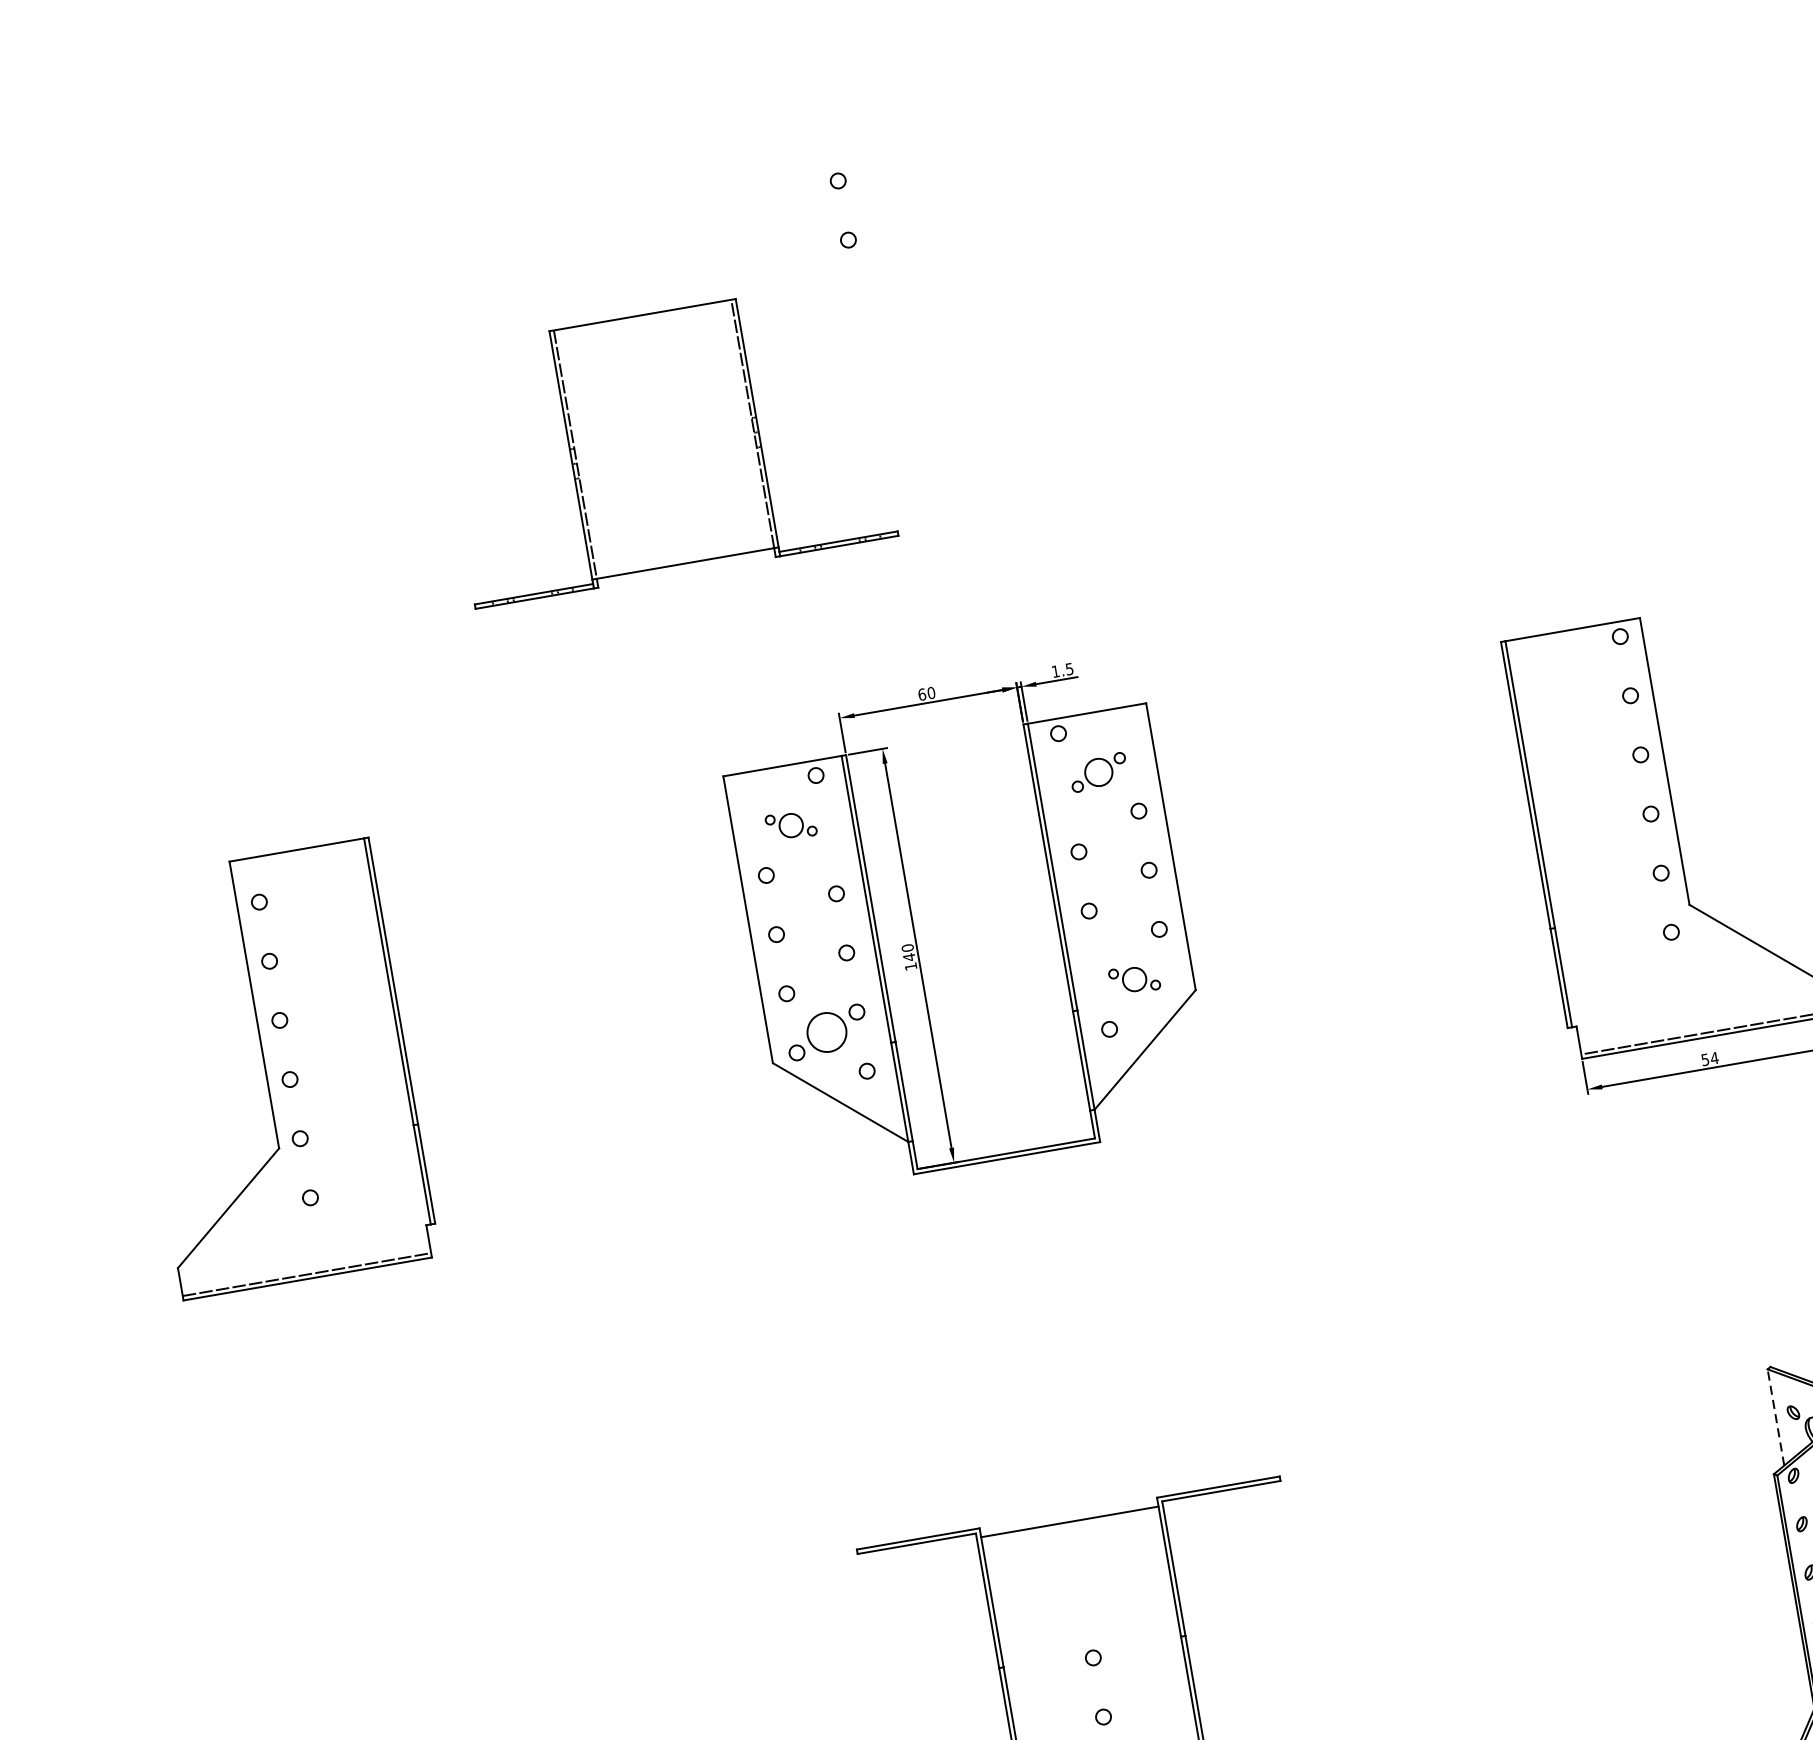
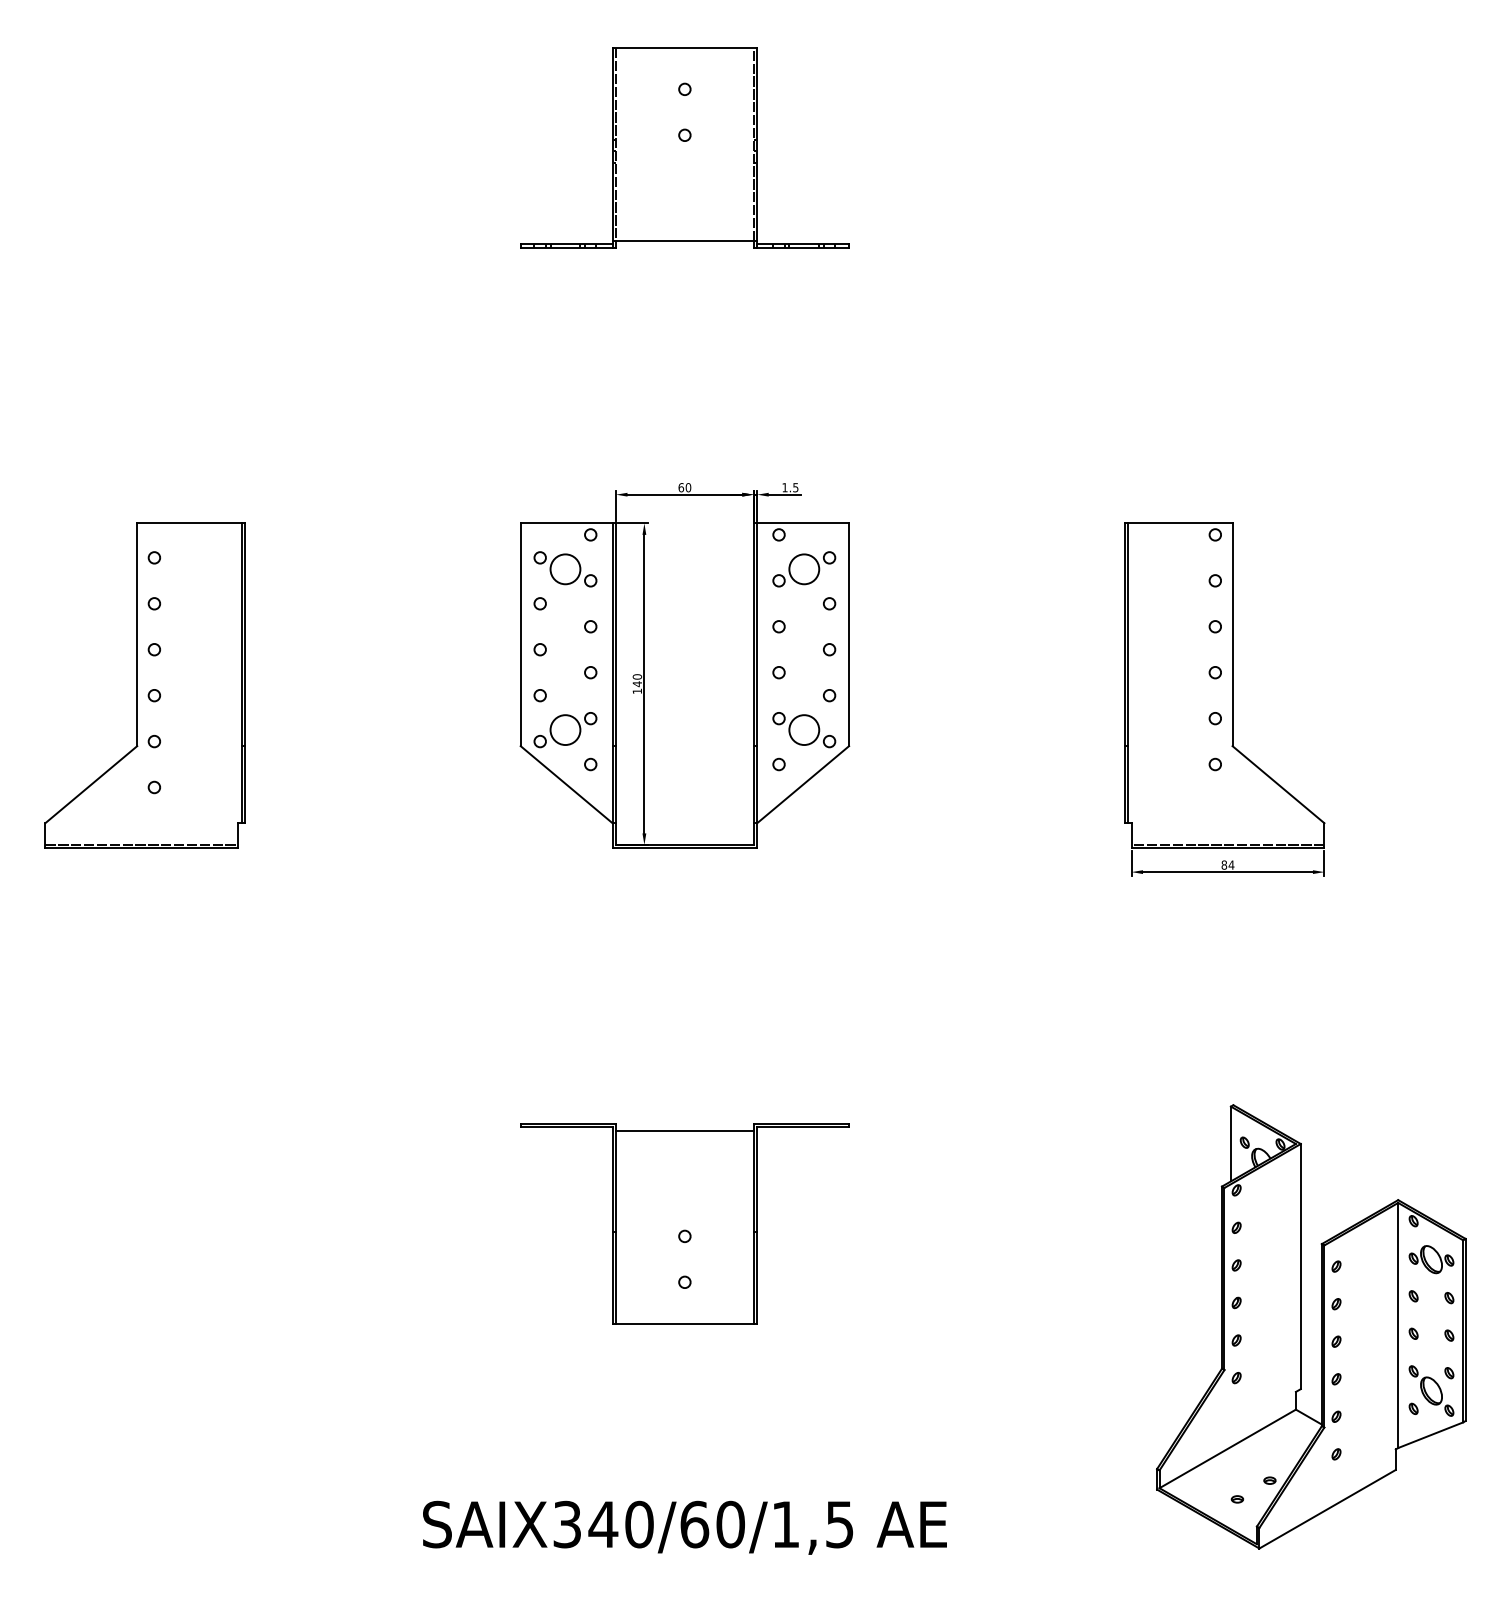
part: (664, 443) -> (684, 147), moved
part: (1099, 772) -> (804, 569), size x1.43
part: (791, 825) -> (565, 569), size x1.67
part: (1134, 979) -> (804, 730), size x1.67
text: (1705, 1059) -> (1224, 864), 54 -> 84
line: (1775, 1416) -> (1230, 1143), dashed -> solid

